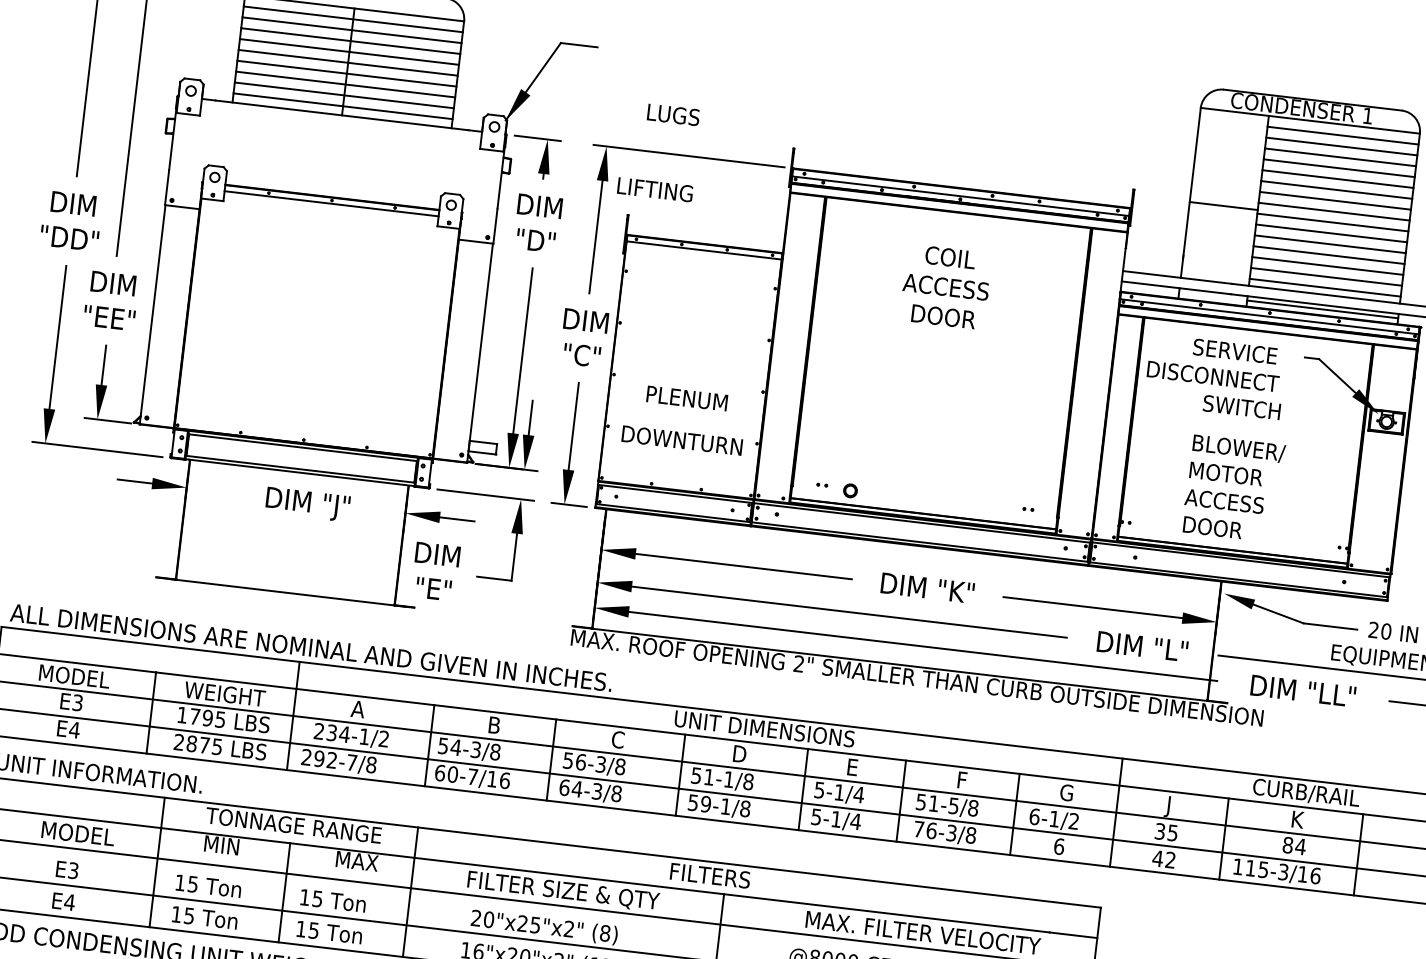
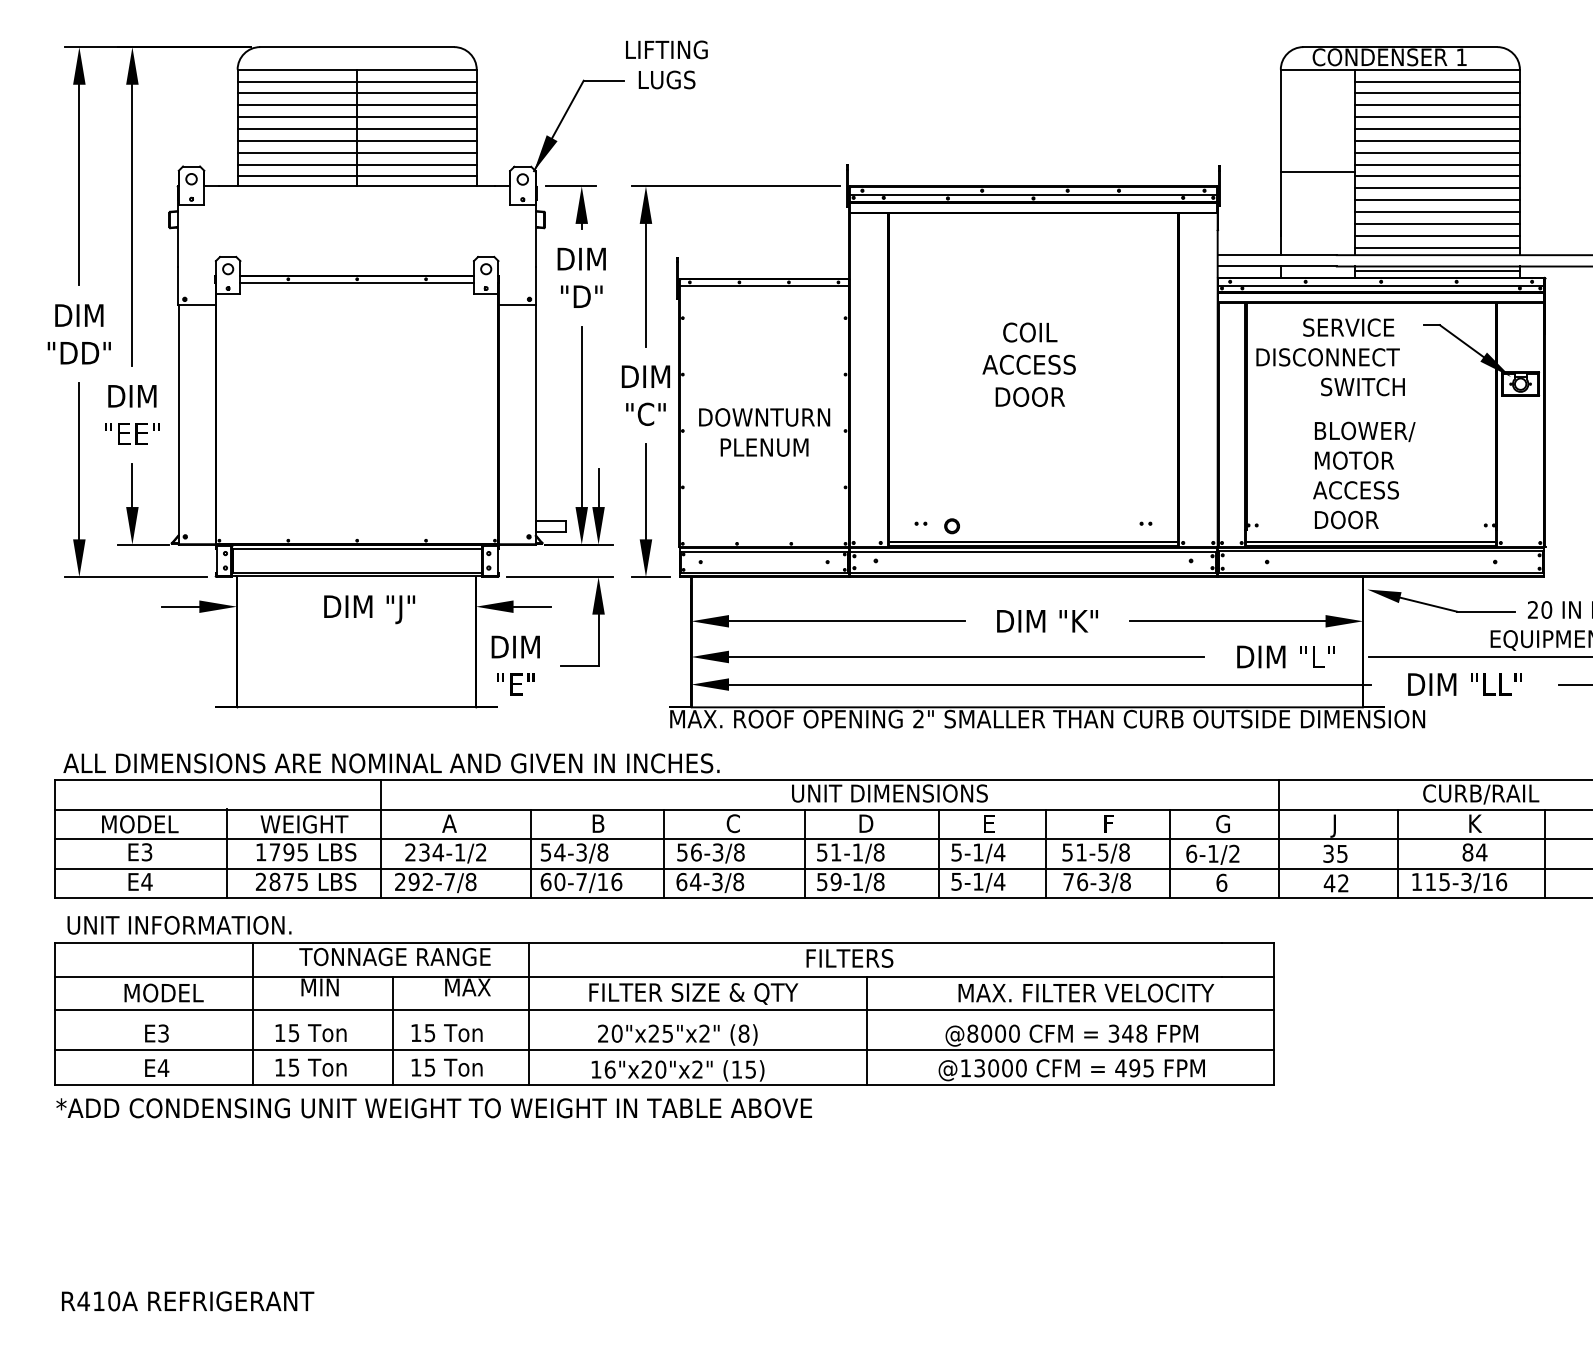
text: (673, 114) -> (666, 79), moved
text: (654, 189) -> (666, 49), moved
text: (945, 286) -> (1028, 364), moved
text: (682, 440) -> (764, 417), moved

